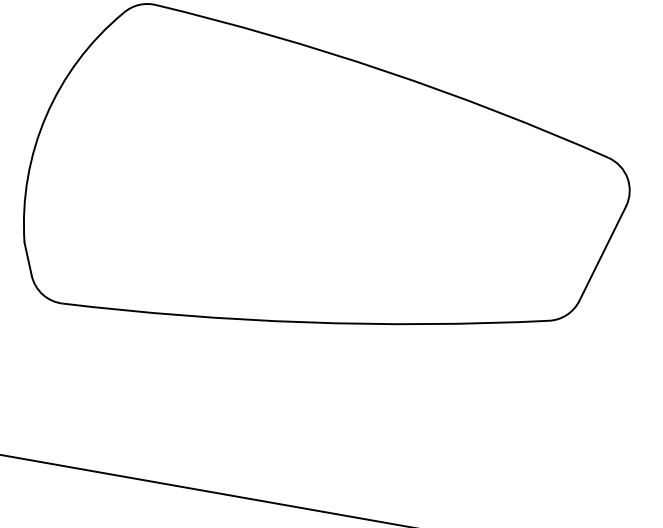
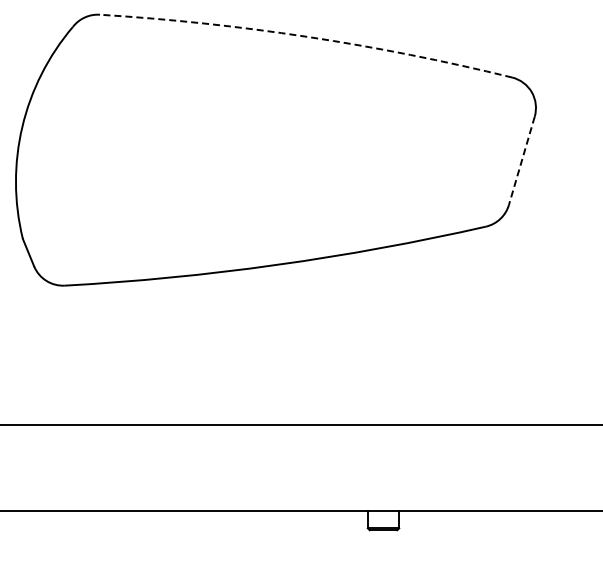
arc: (385, 70) -> (307, 36), solid -> dashed
line: (602, 253) -> (521, 160), solid -> dashed

